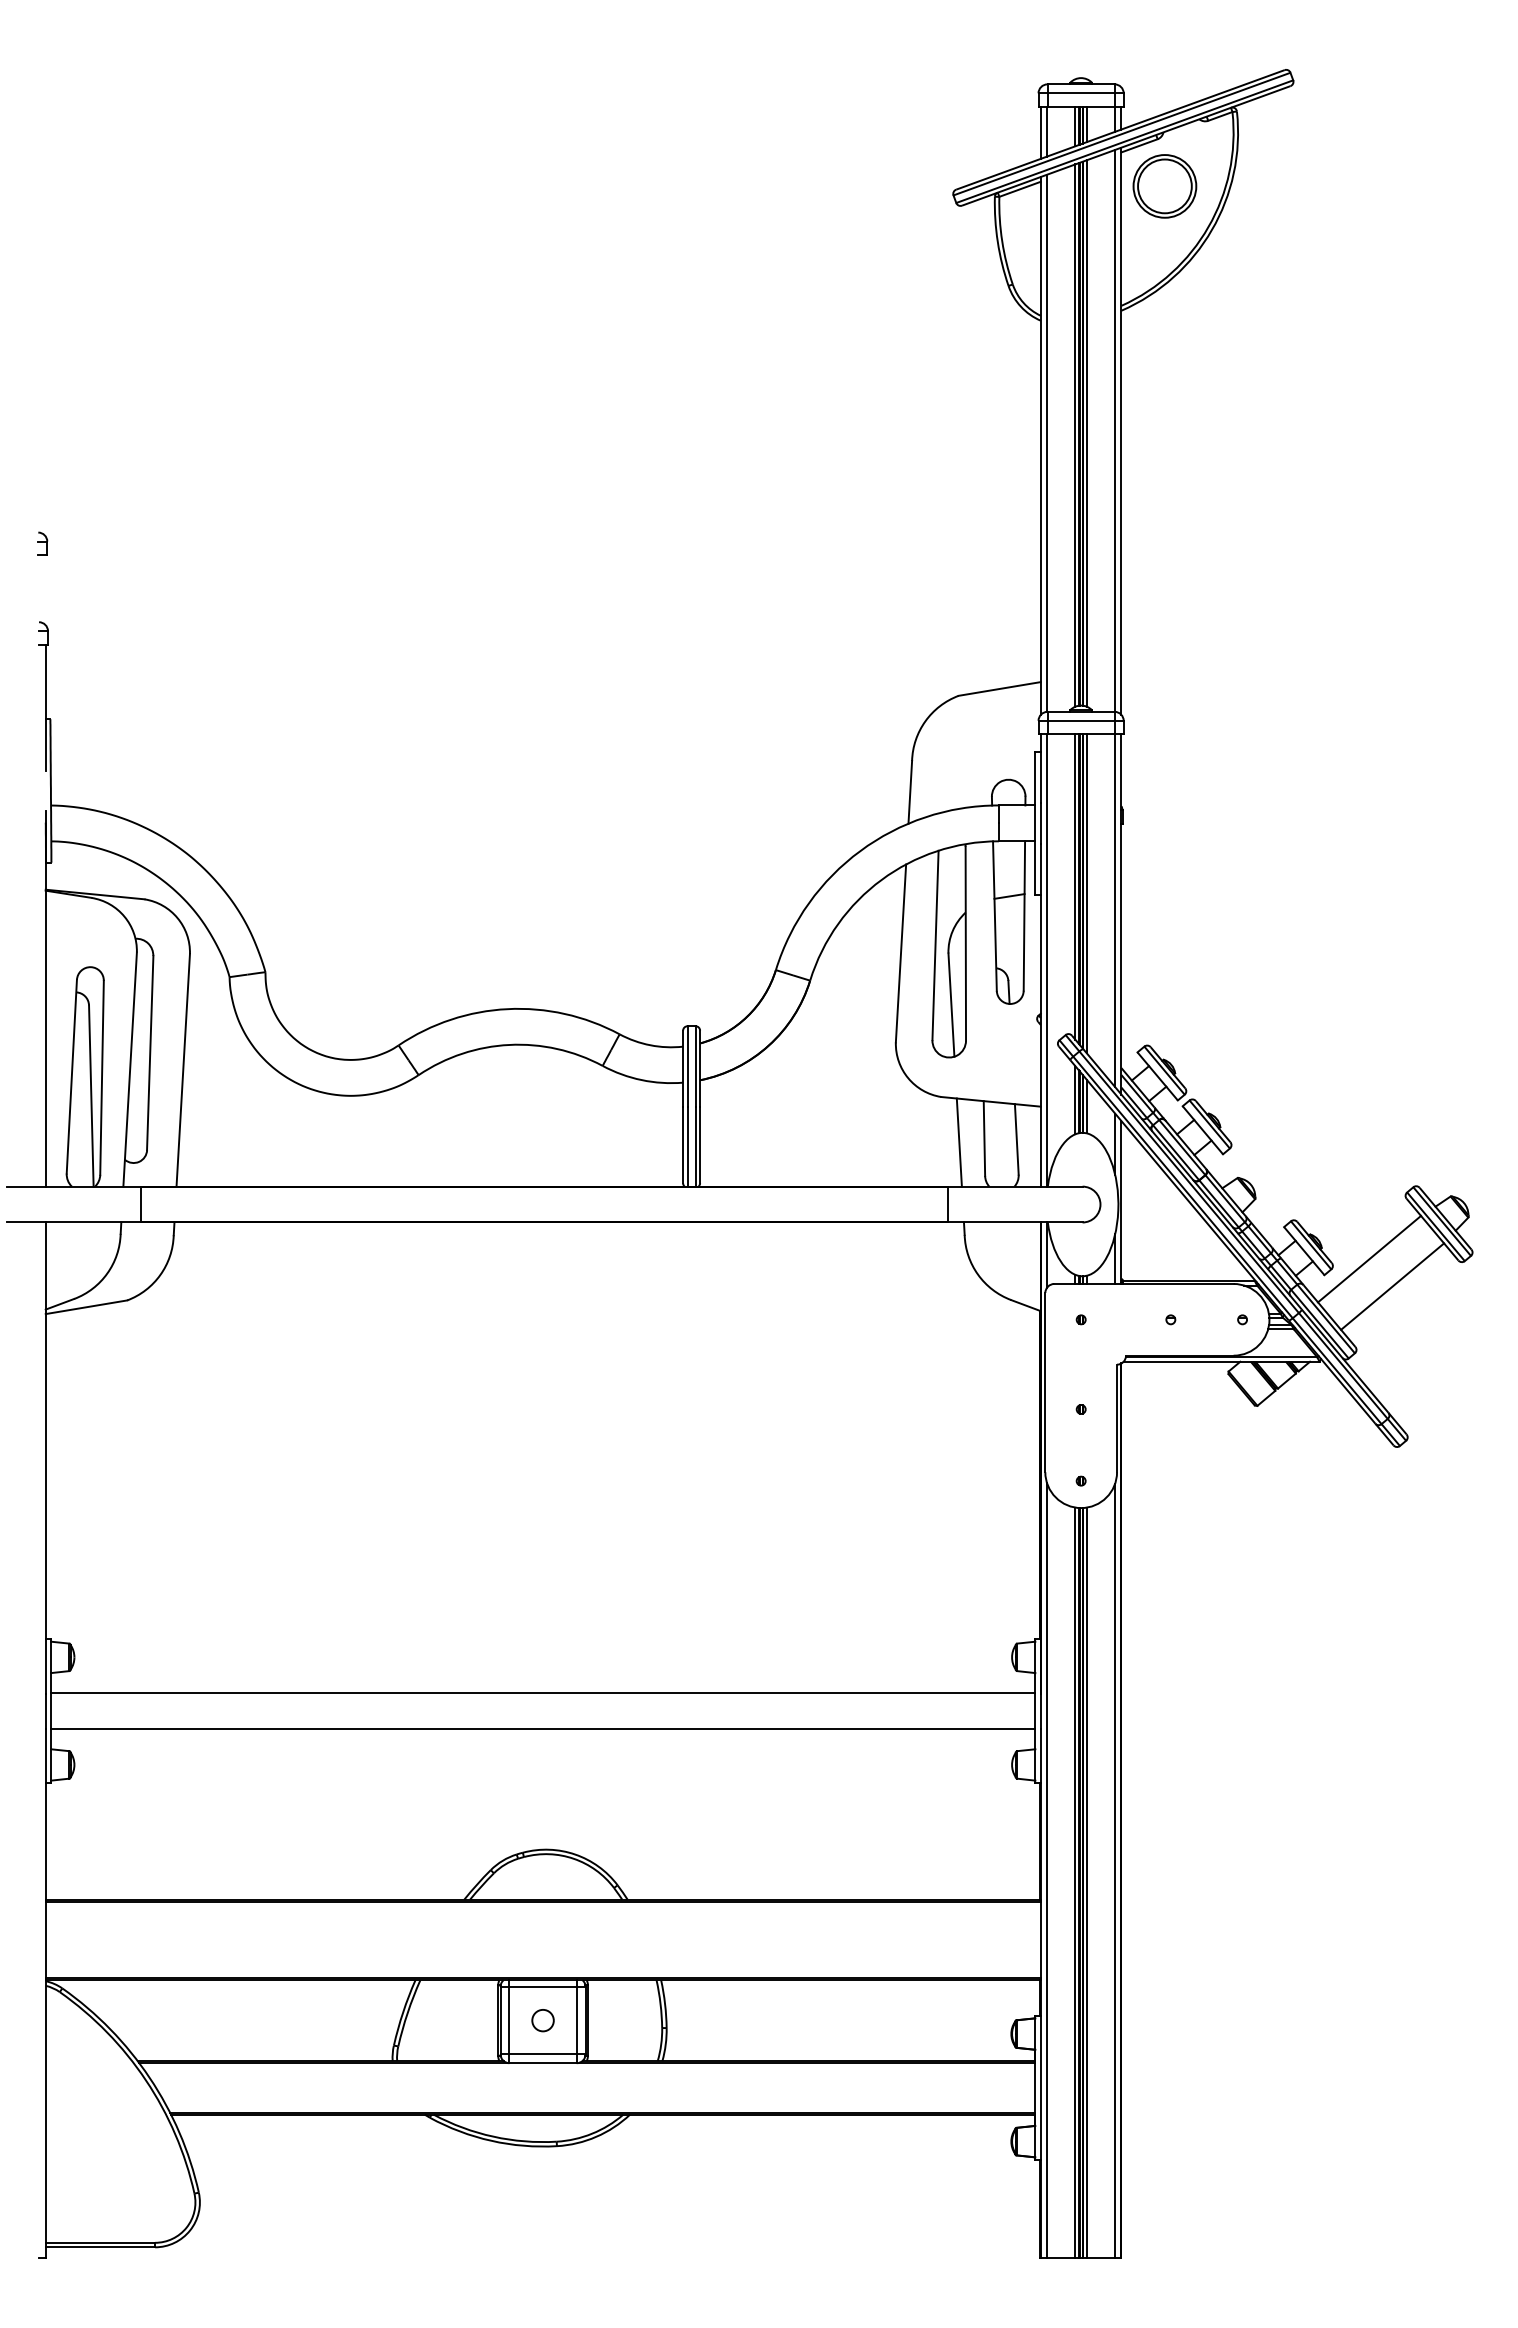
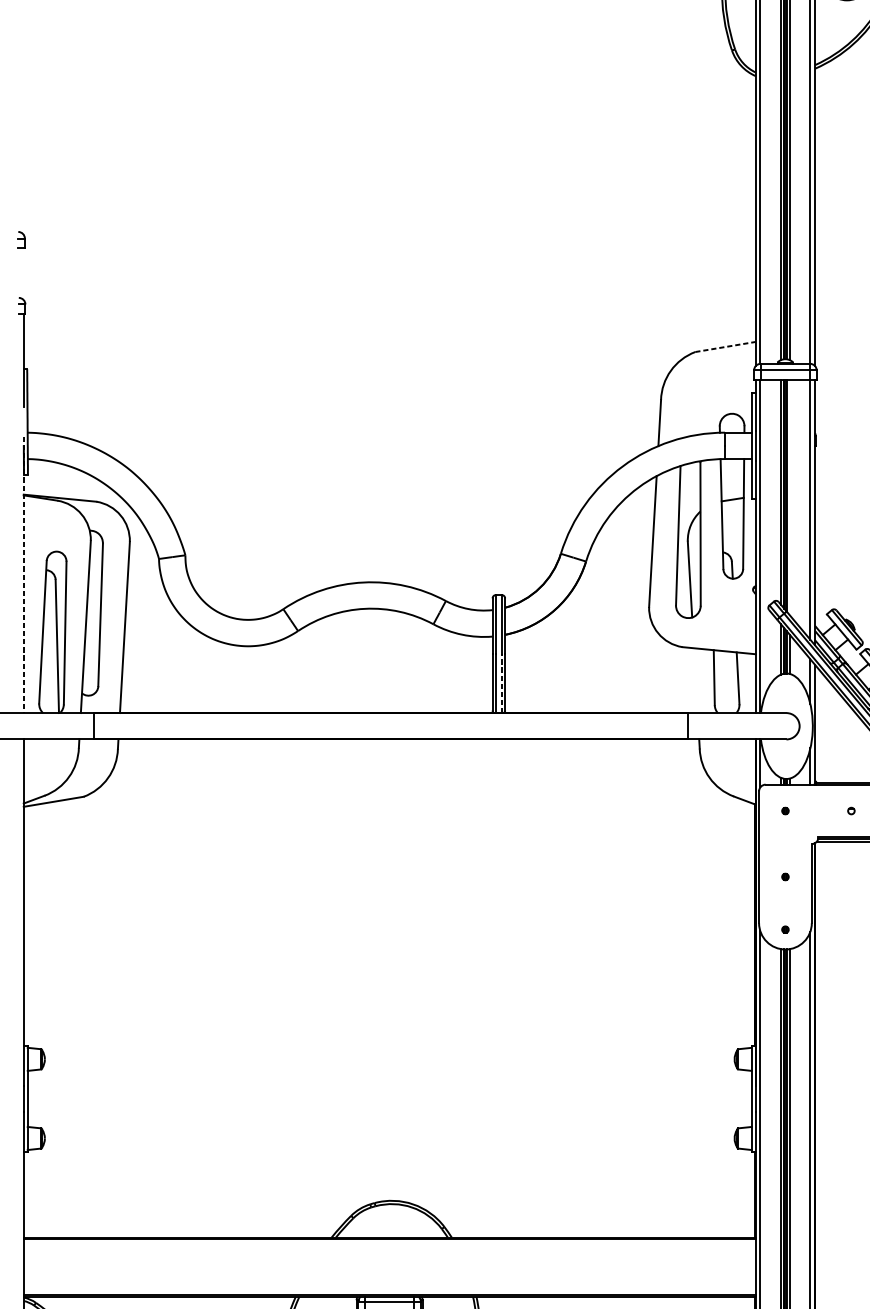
line: (999, 688) -> (725, 346), solid -> dashed
line: (1086, 893) -> (789, 497), removed
line: (45, 998) -> (23, 574), solid -> dashed
line: (958, 1142) -> (695, 680), removed
line: (695, 1146) -> (501, 683), solid -> dashed
line: (543, 1693) -> (389, 1085), removed
line: (543, 1729) -> (389, 1112), removed

